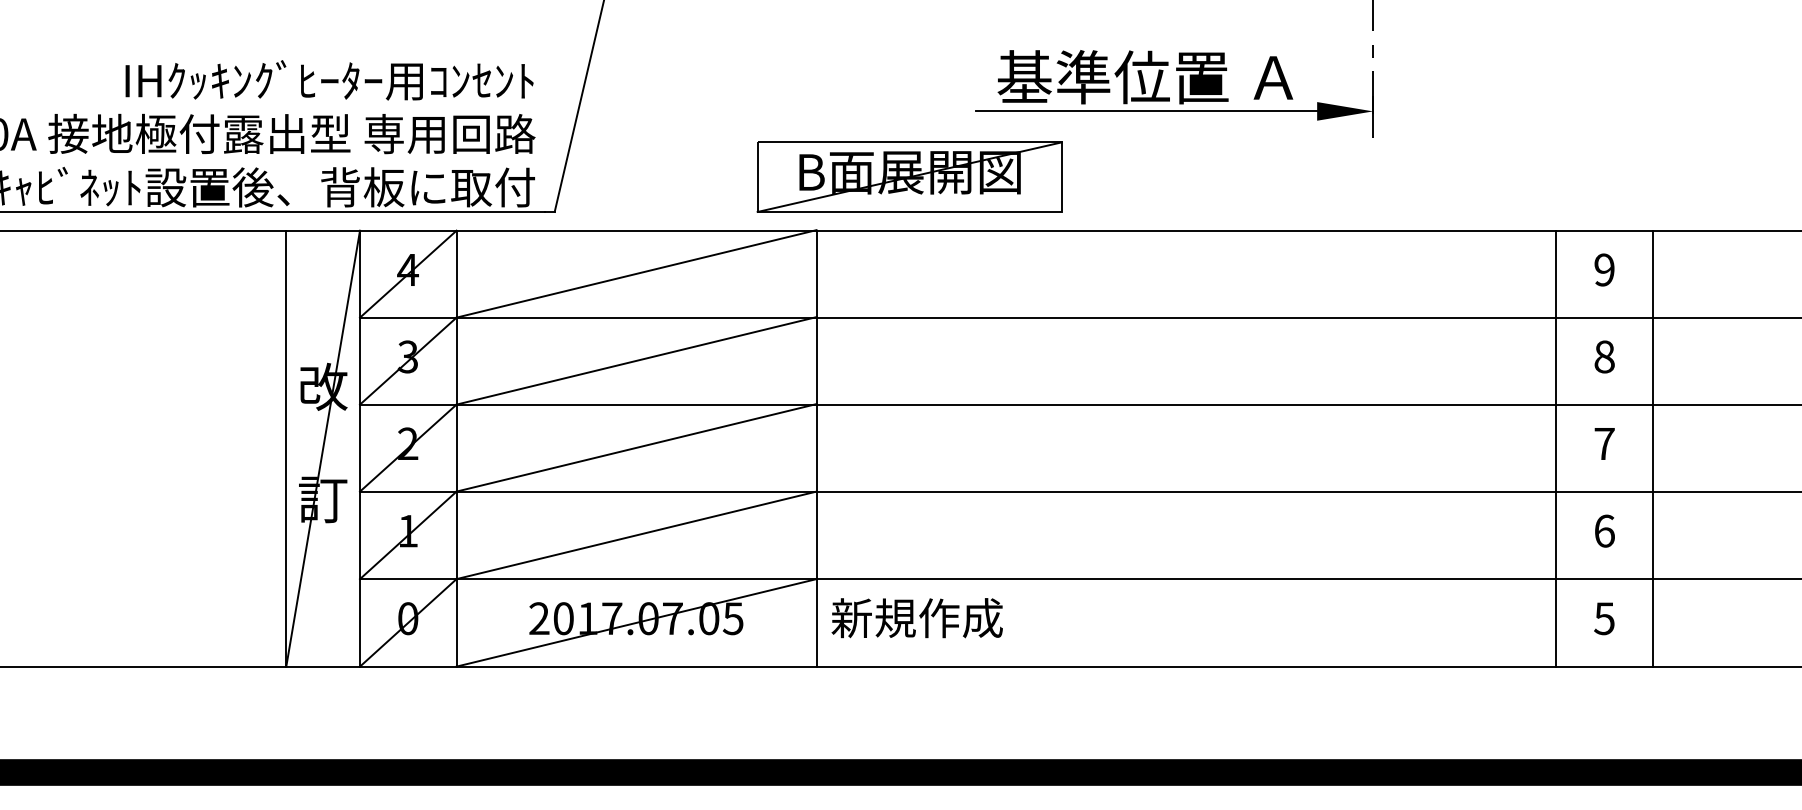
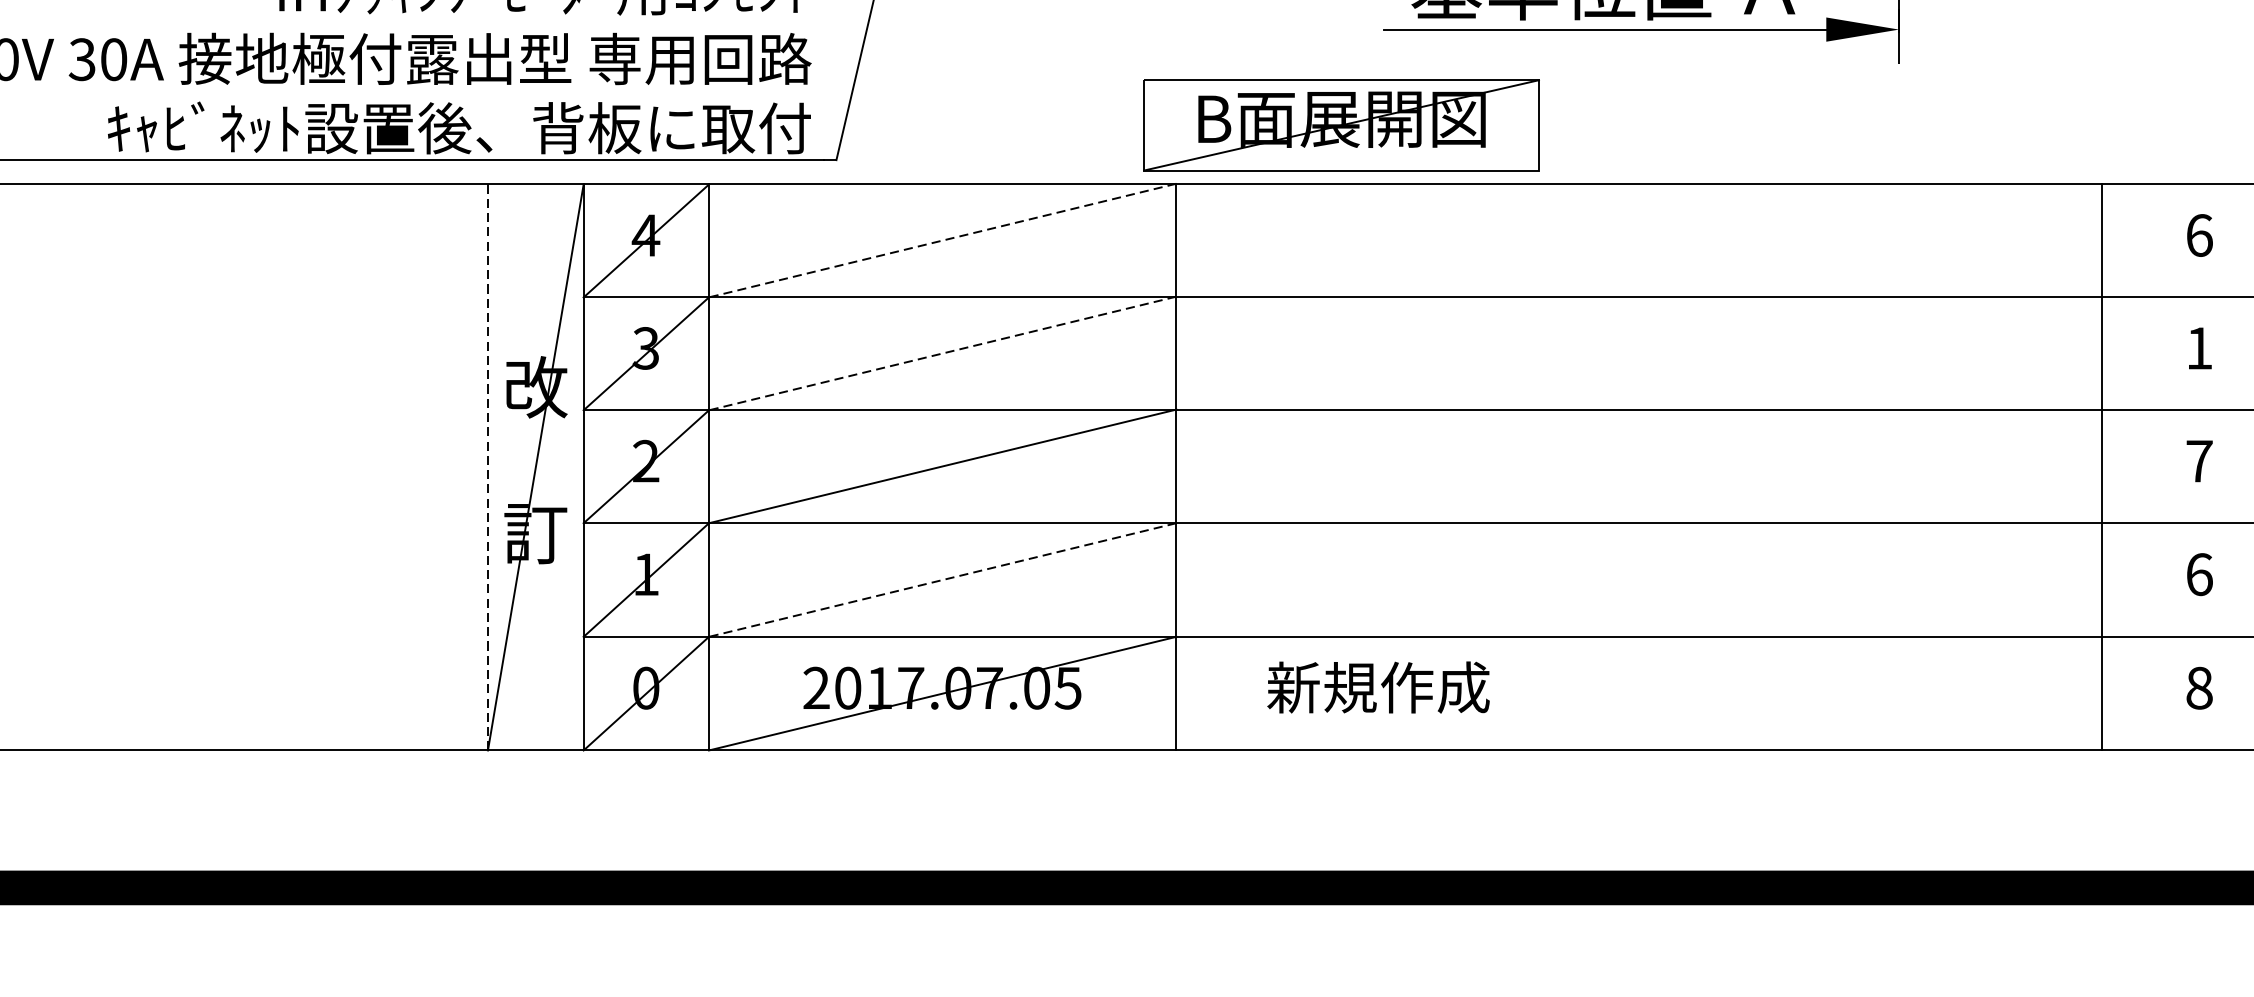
part: (909, 176) -> (1341, 124), moved
text: (1604, 269) -> (2199, 234), 9 -> 6
line: (636, 274) -> (942, 241), solid -> dashed
text: (1604, 356) -> (2199, 347), 8 -> 1
line: (636, 360) -> (942, 353), solid -> dashed
line: (286, 448) -> (488, 467), solid -> dashed
line: (1556, 448) -> (2102, 467), moved
line: (636, 535) -> (942, 580), solid -> dashed
text: (916, 618) -> (1377, 687), moved
text: (1604, 618) -> (2199, 687), 5 -> 8

